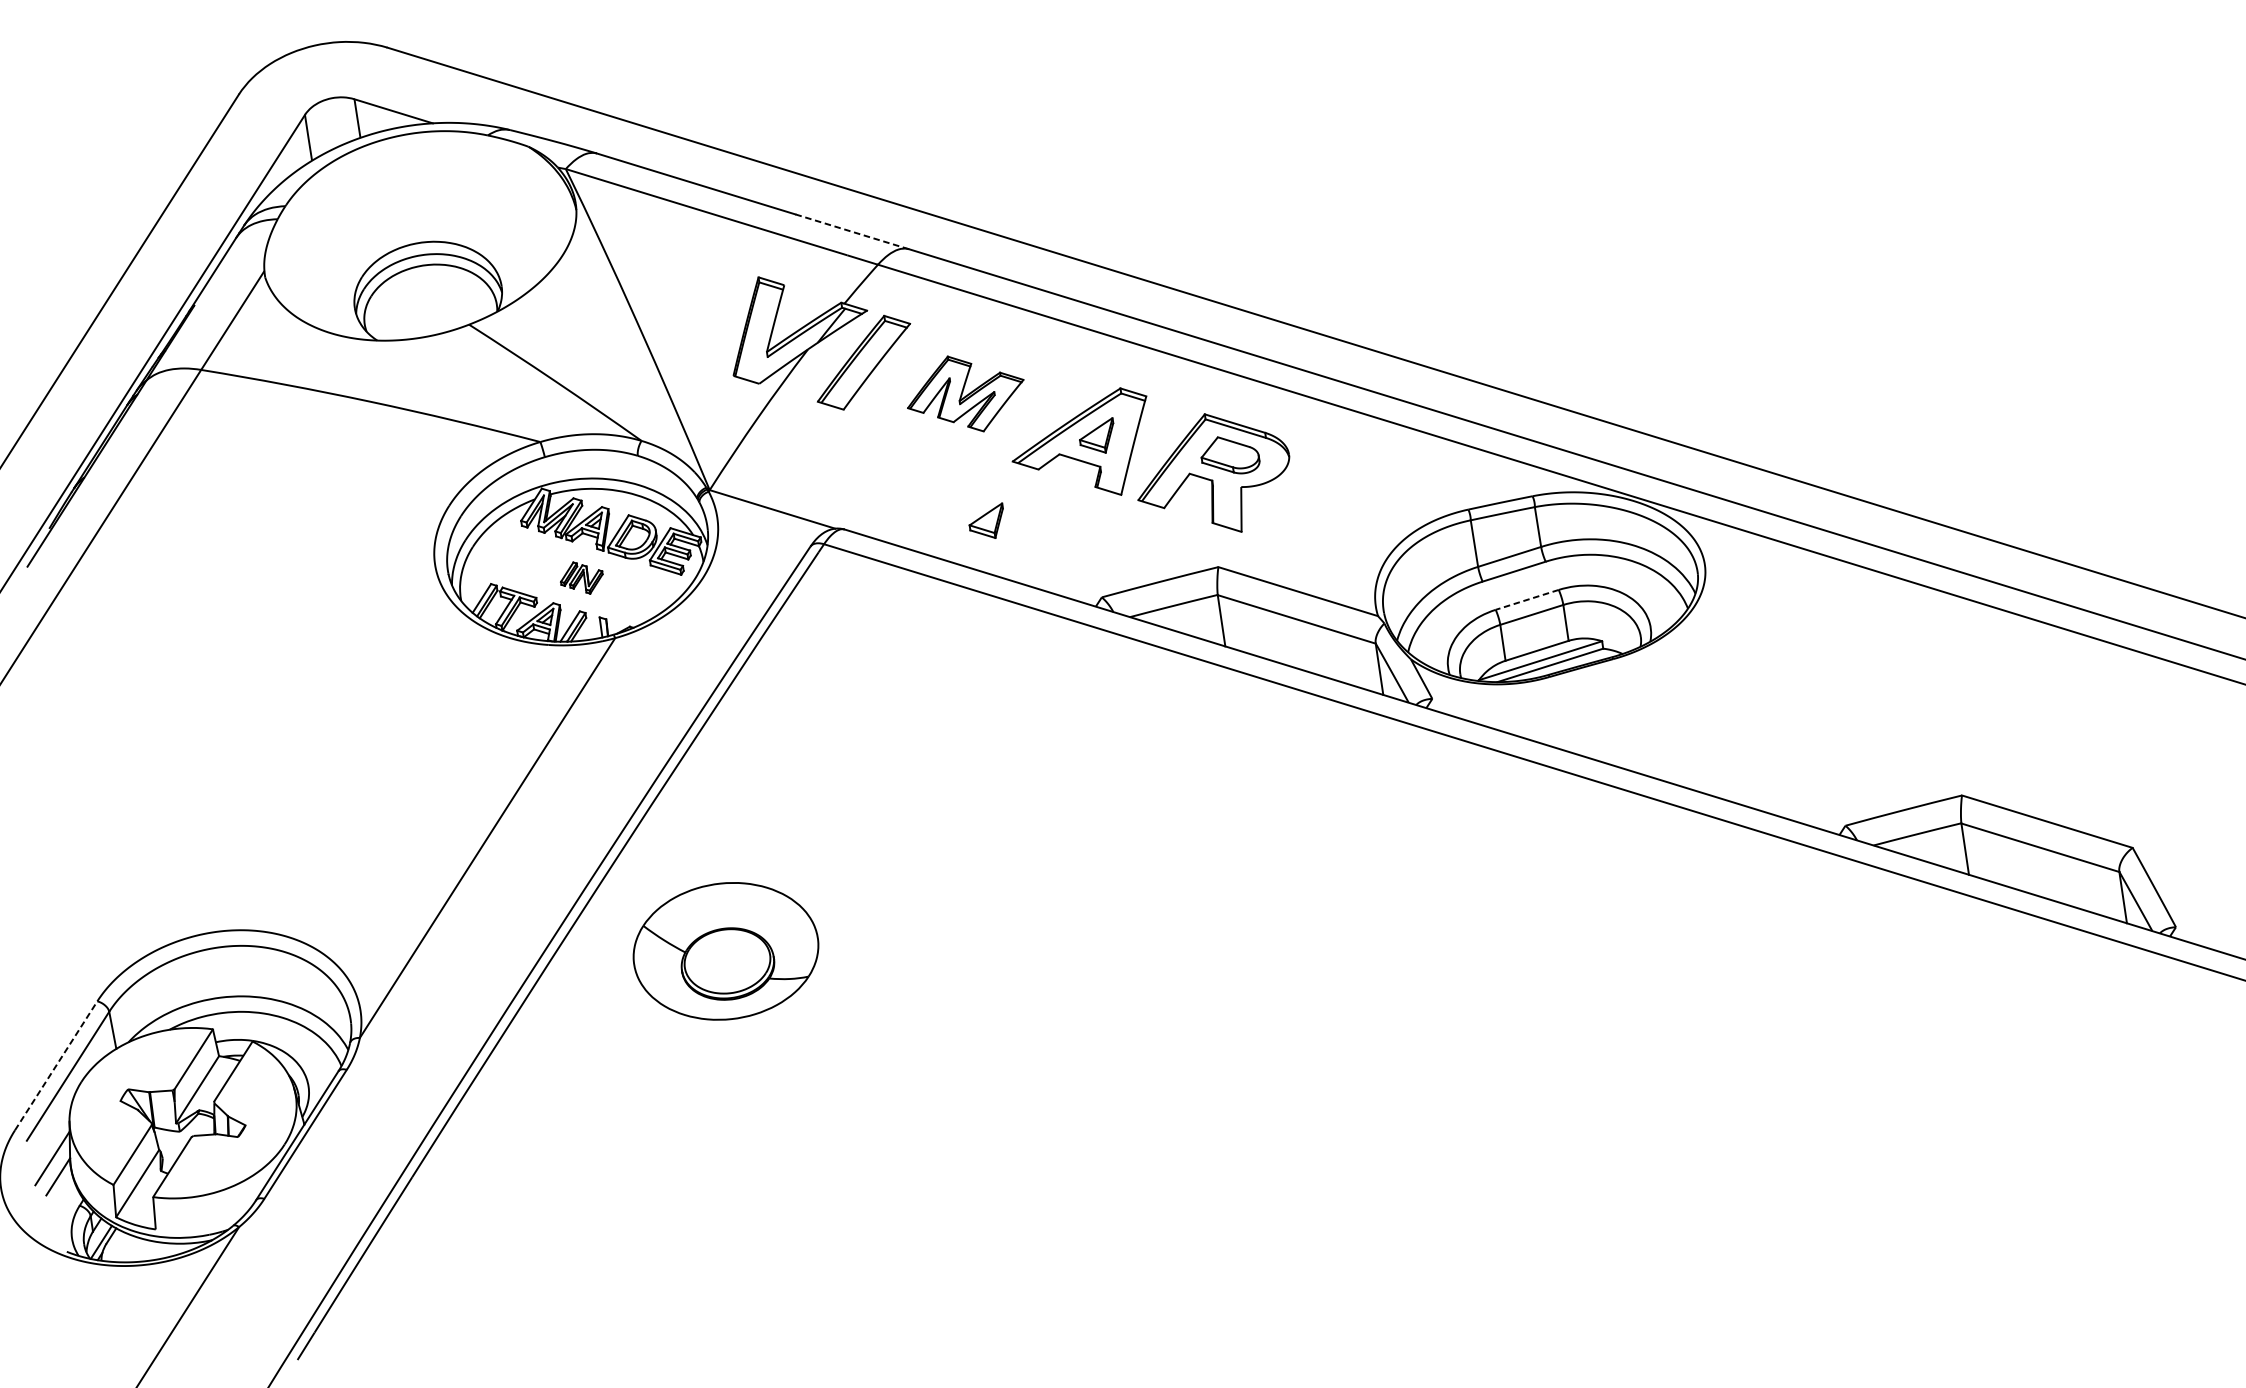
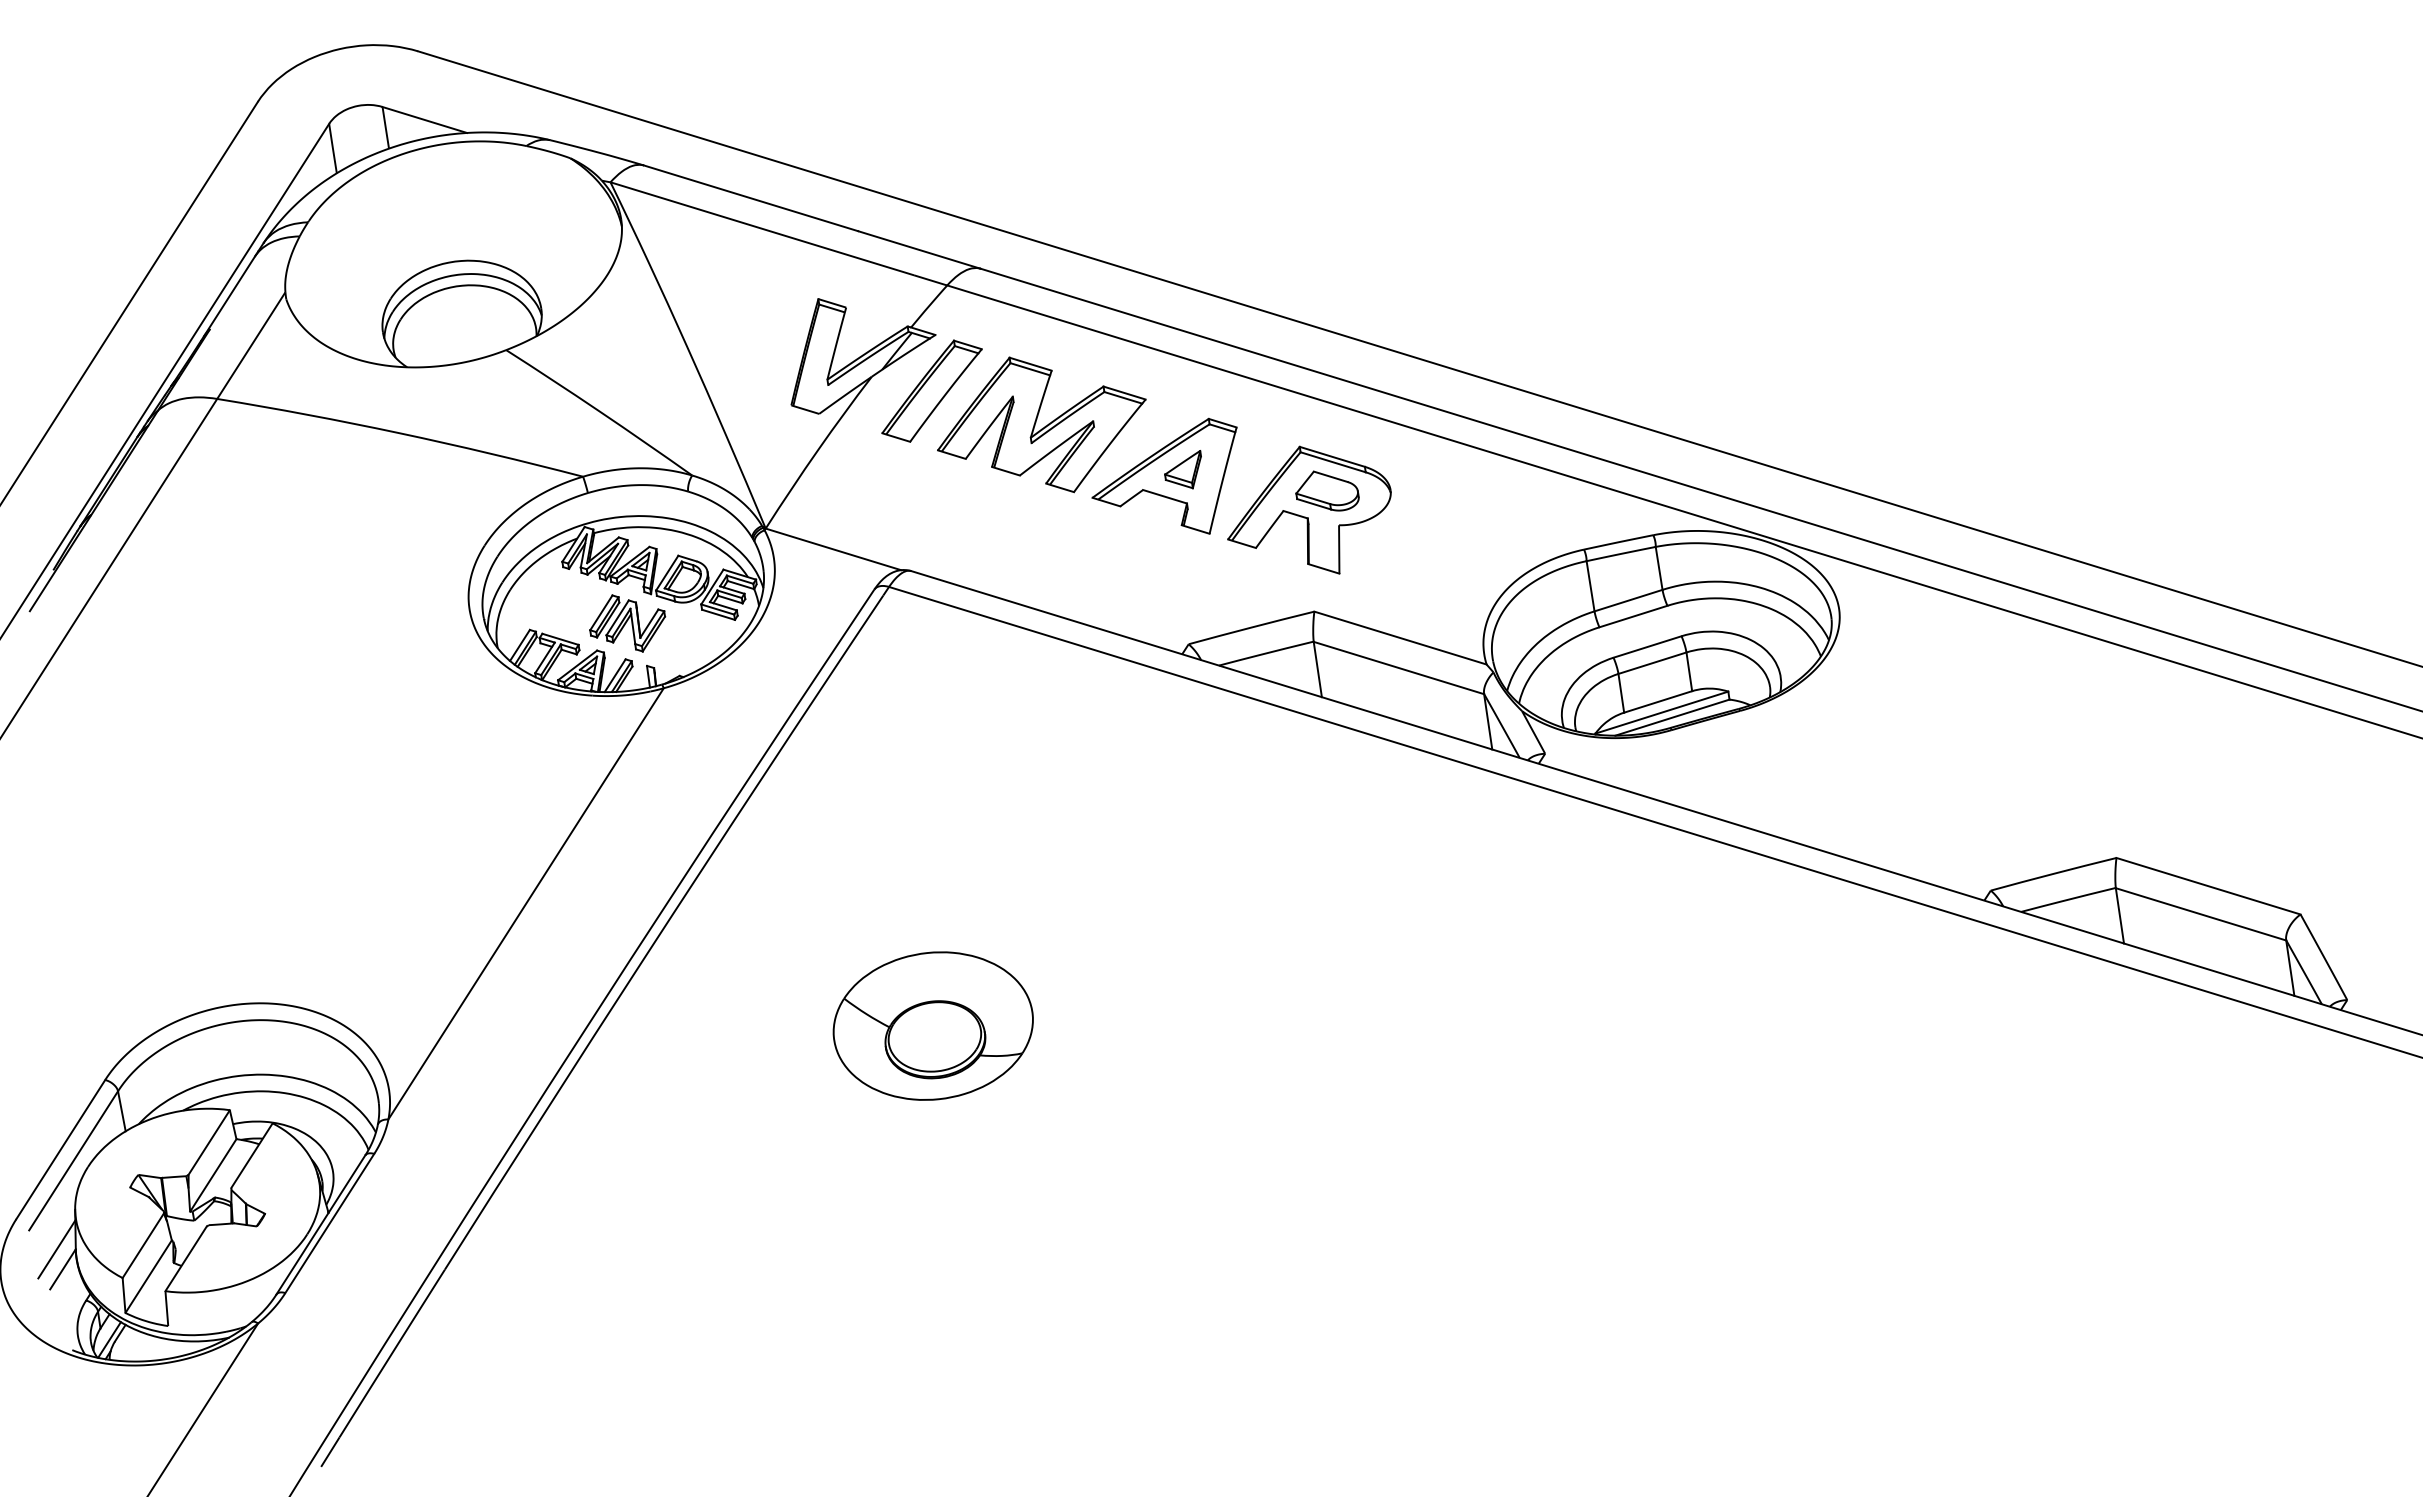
line: (851, 231) -> (918, 249), dashed -> solid
part: (965, 393) -> (1041, 424), size x1.67
part: (985, 520) -> (1063, 561), removed
part: (581, 578) -> (627, 623), size x1.67
line: (1527, 600) -> (1647, 647), dashed -> solid
part: (725, 950) -> (932, 1025), moved
line: (55, 1065) -> (60, 1149), dashed -> solid

